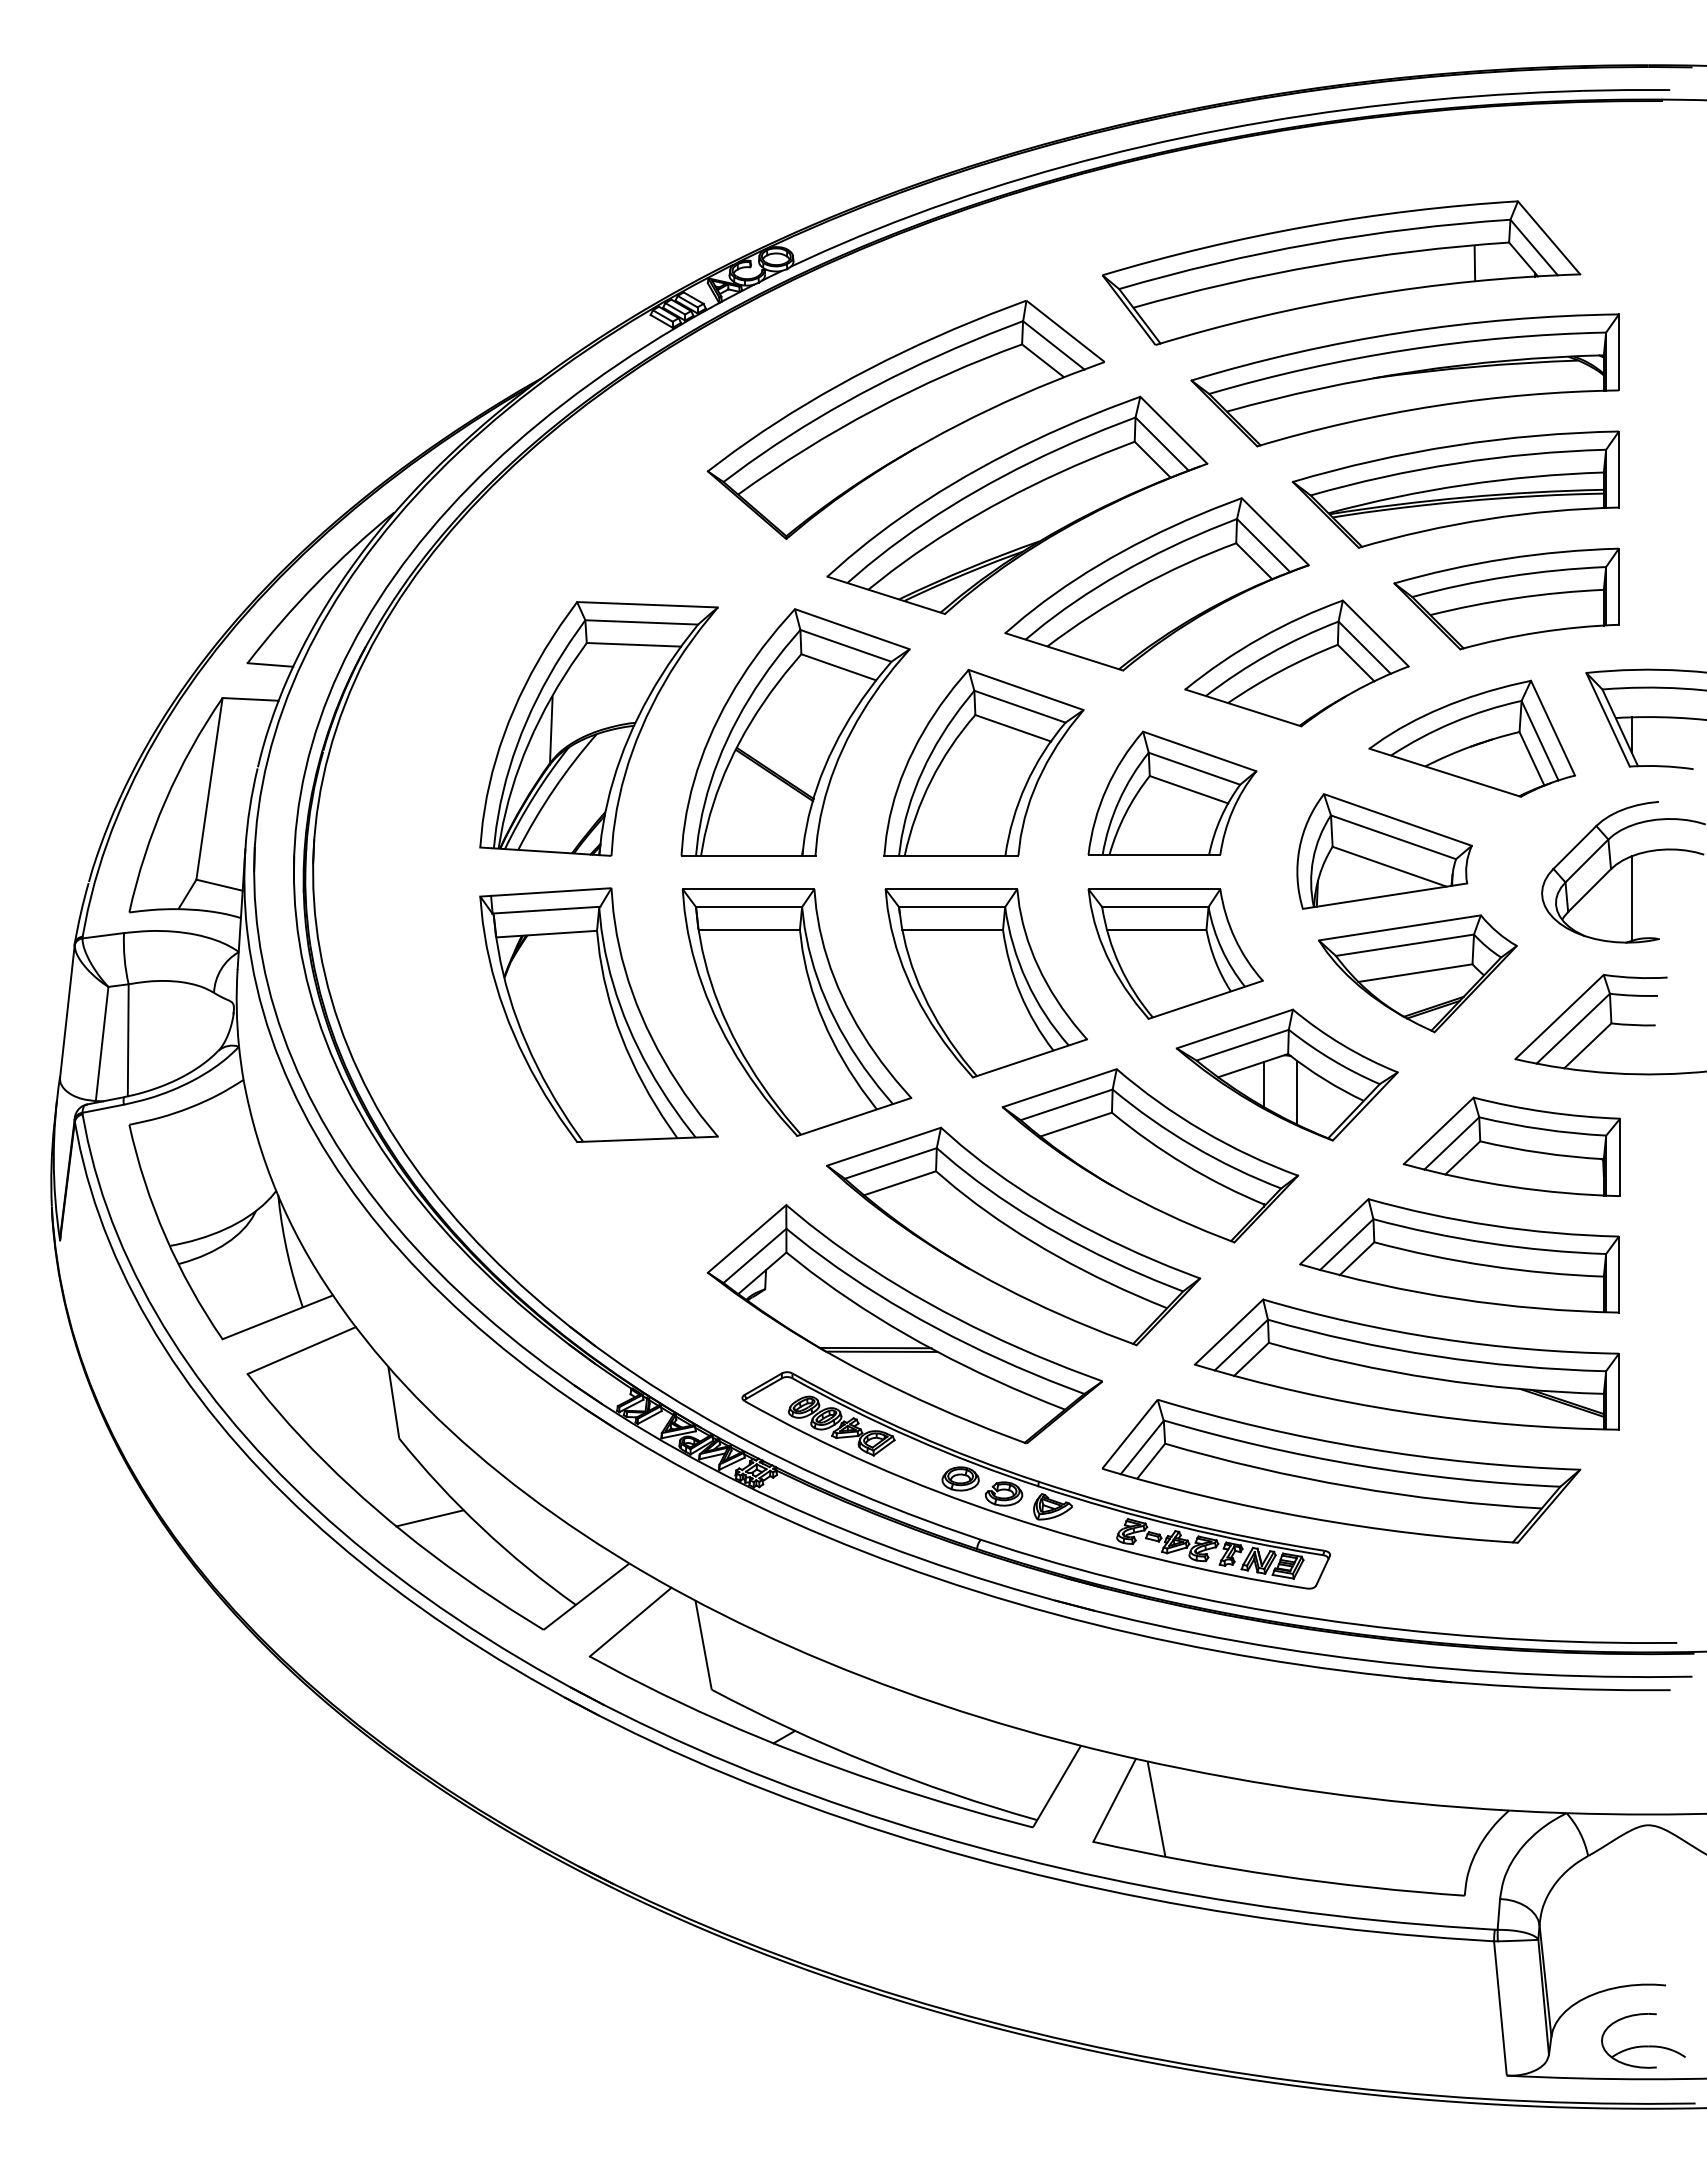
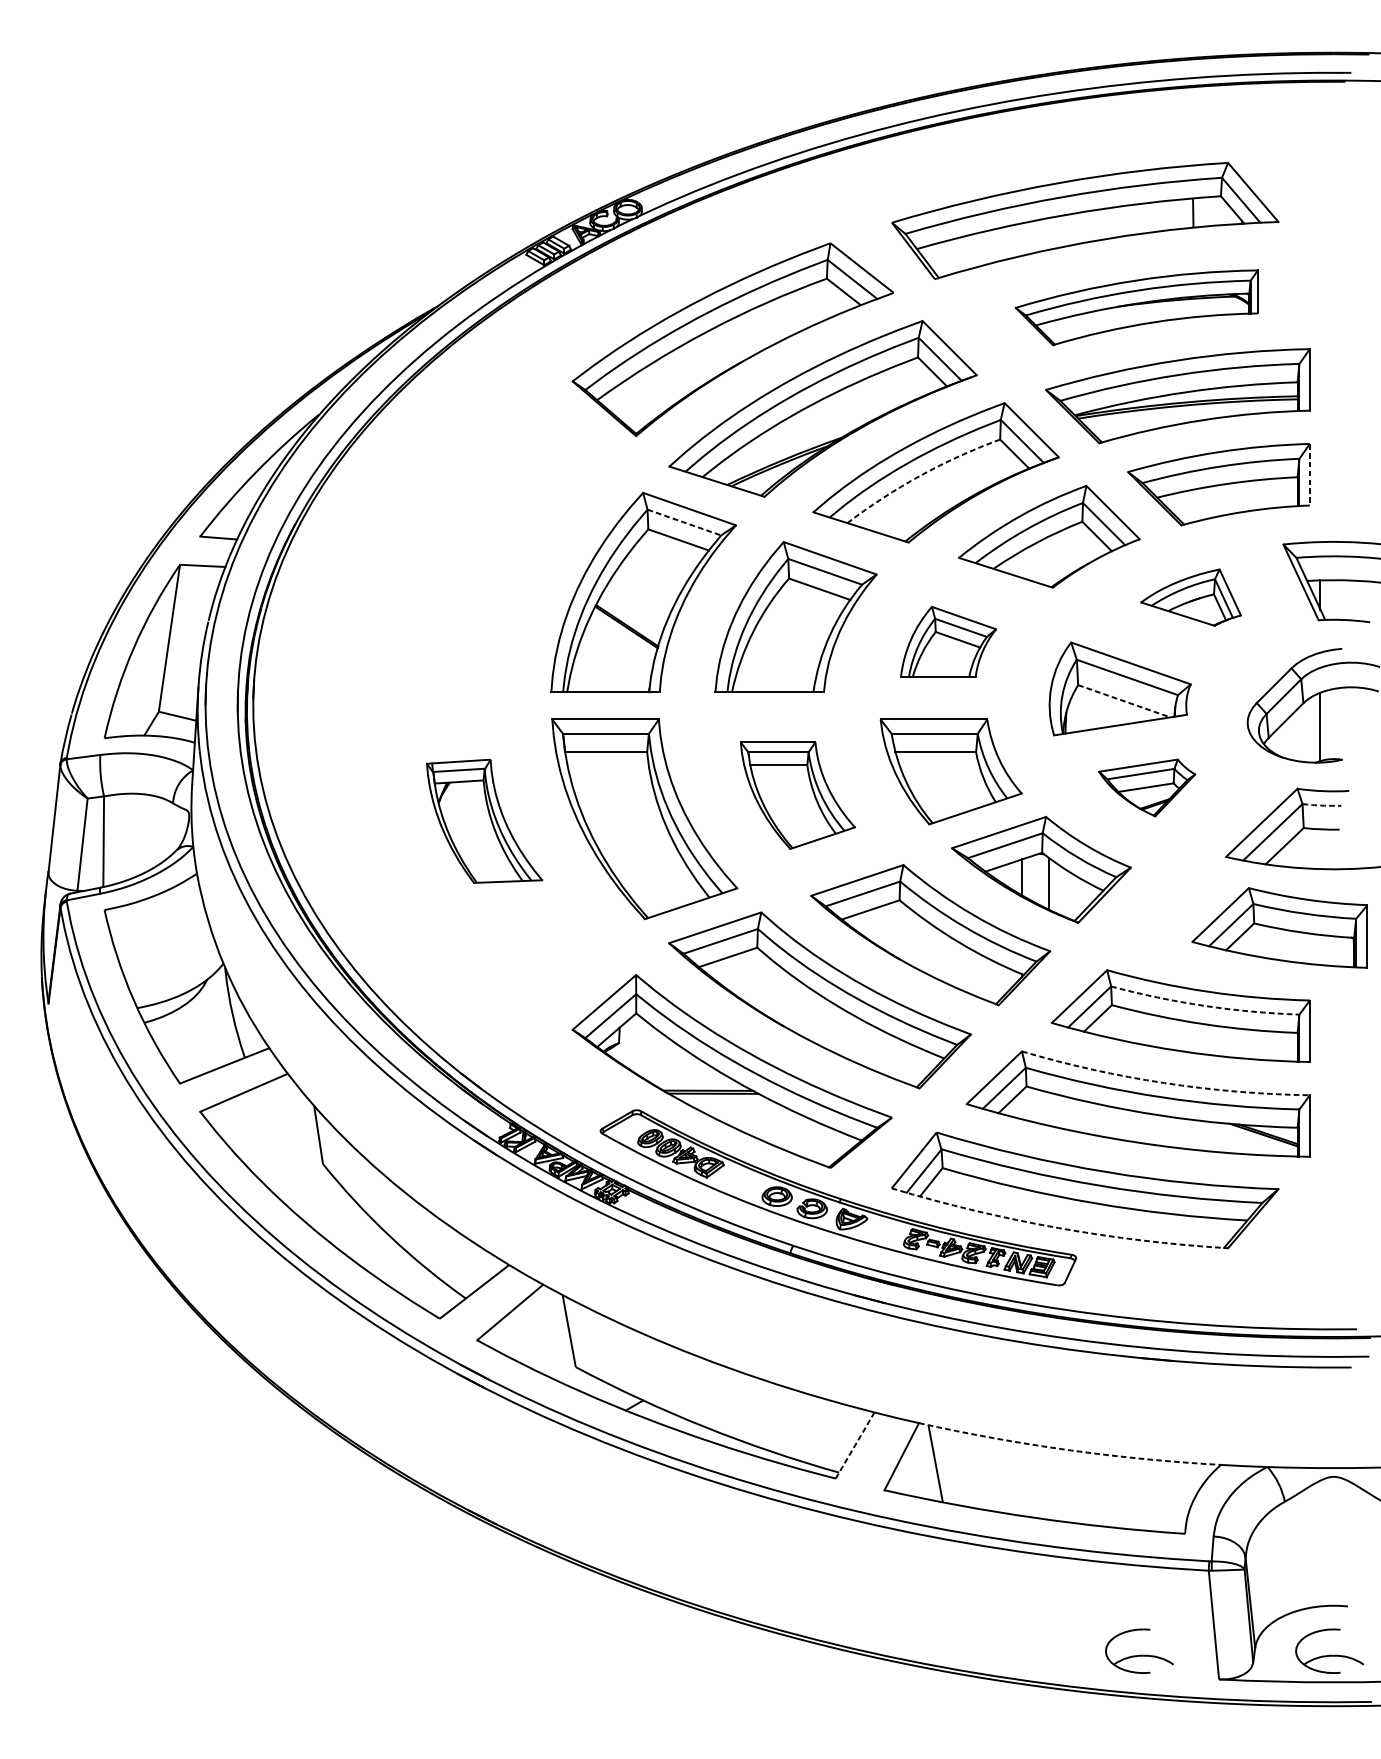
part: (1404, 380) -> (1136, 307), size x0.7
arc: (1137, 587) -> (920, 475), solid -> dashed
line: (1618, 587) -> (1309, 475), solid -> dashed
line: (846, 646) -> (684, 523), solid -> dashed
part: (598, 728) -> (484, 589), removed
part: (1471, 738) -> (1190, 597), size x0.6
part: (1172, 792) -> (948, 641), size x0.7
line: (1390, 866) -> (1124, 701), solid -> dashed
part: (1417, 973) -> (1146, 787), size x0.6
part: (985, 983) -> (797, 795), size x0.7
arc: (1633, 995) -> (1321, 805), solid -> dashed
part: (598, 1014) -> (484, 820), size x0.6
part: (1511, 1146) -> (1279, 927), moved
arc: (1488, 1243) -> (1204, 1006), solid -> dashed
arc: (1439, 1338) -> (1164, 1082), solid -> dashed
arc: (1307, 1517) -> (1057, 1227), solid -> dashed
line: (429, 1518) -> (347, 1228), removed
line: (1057, 1786) -> (855, 1445), solid -> dashed
arc: (1321, 1792) -> (1069, 1450), solid -> dashed
part: (1408, 2040) -> (1139, 1650), added

